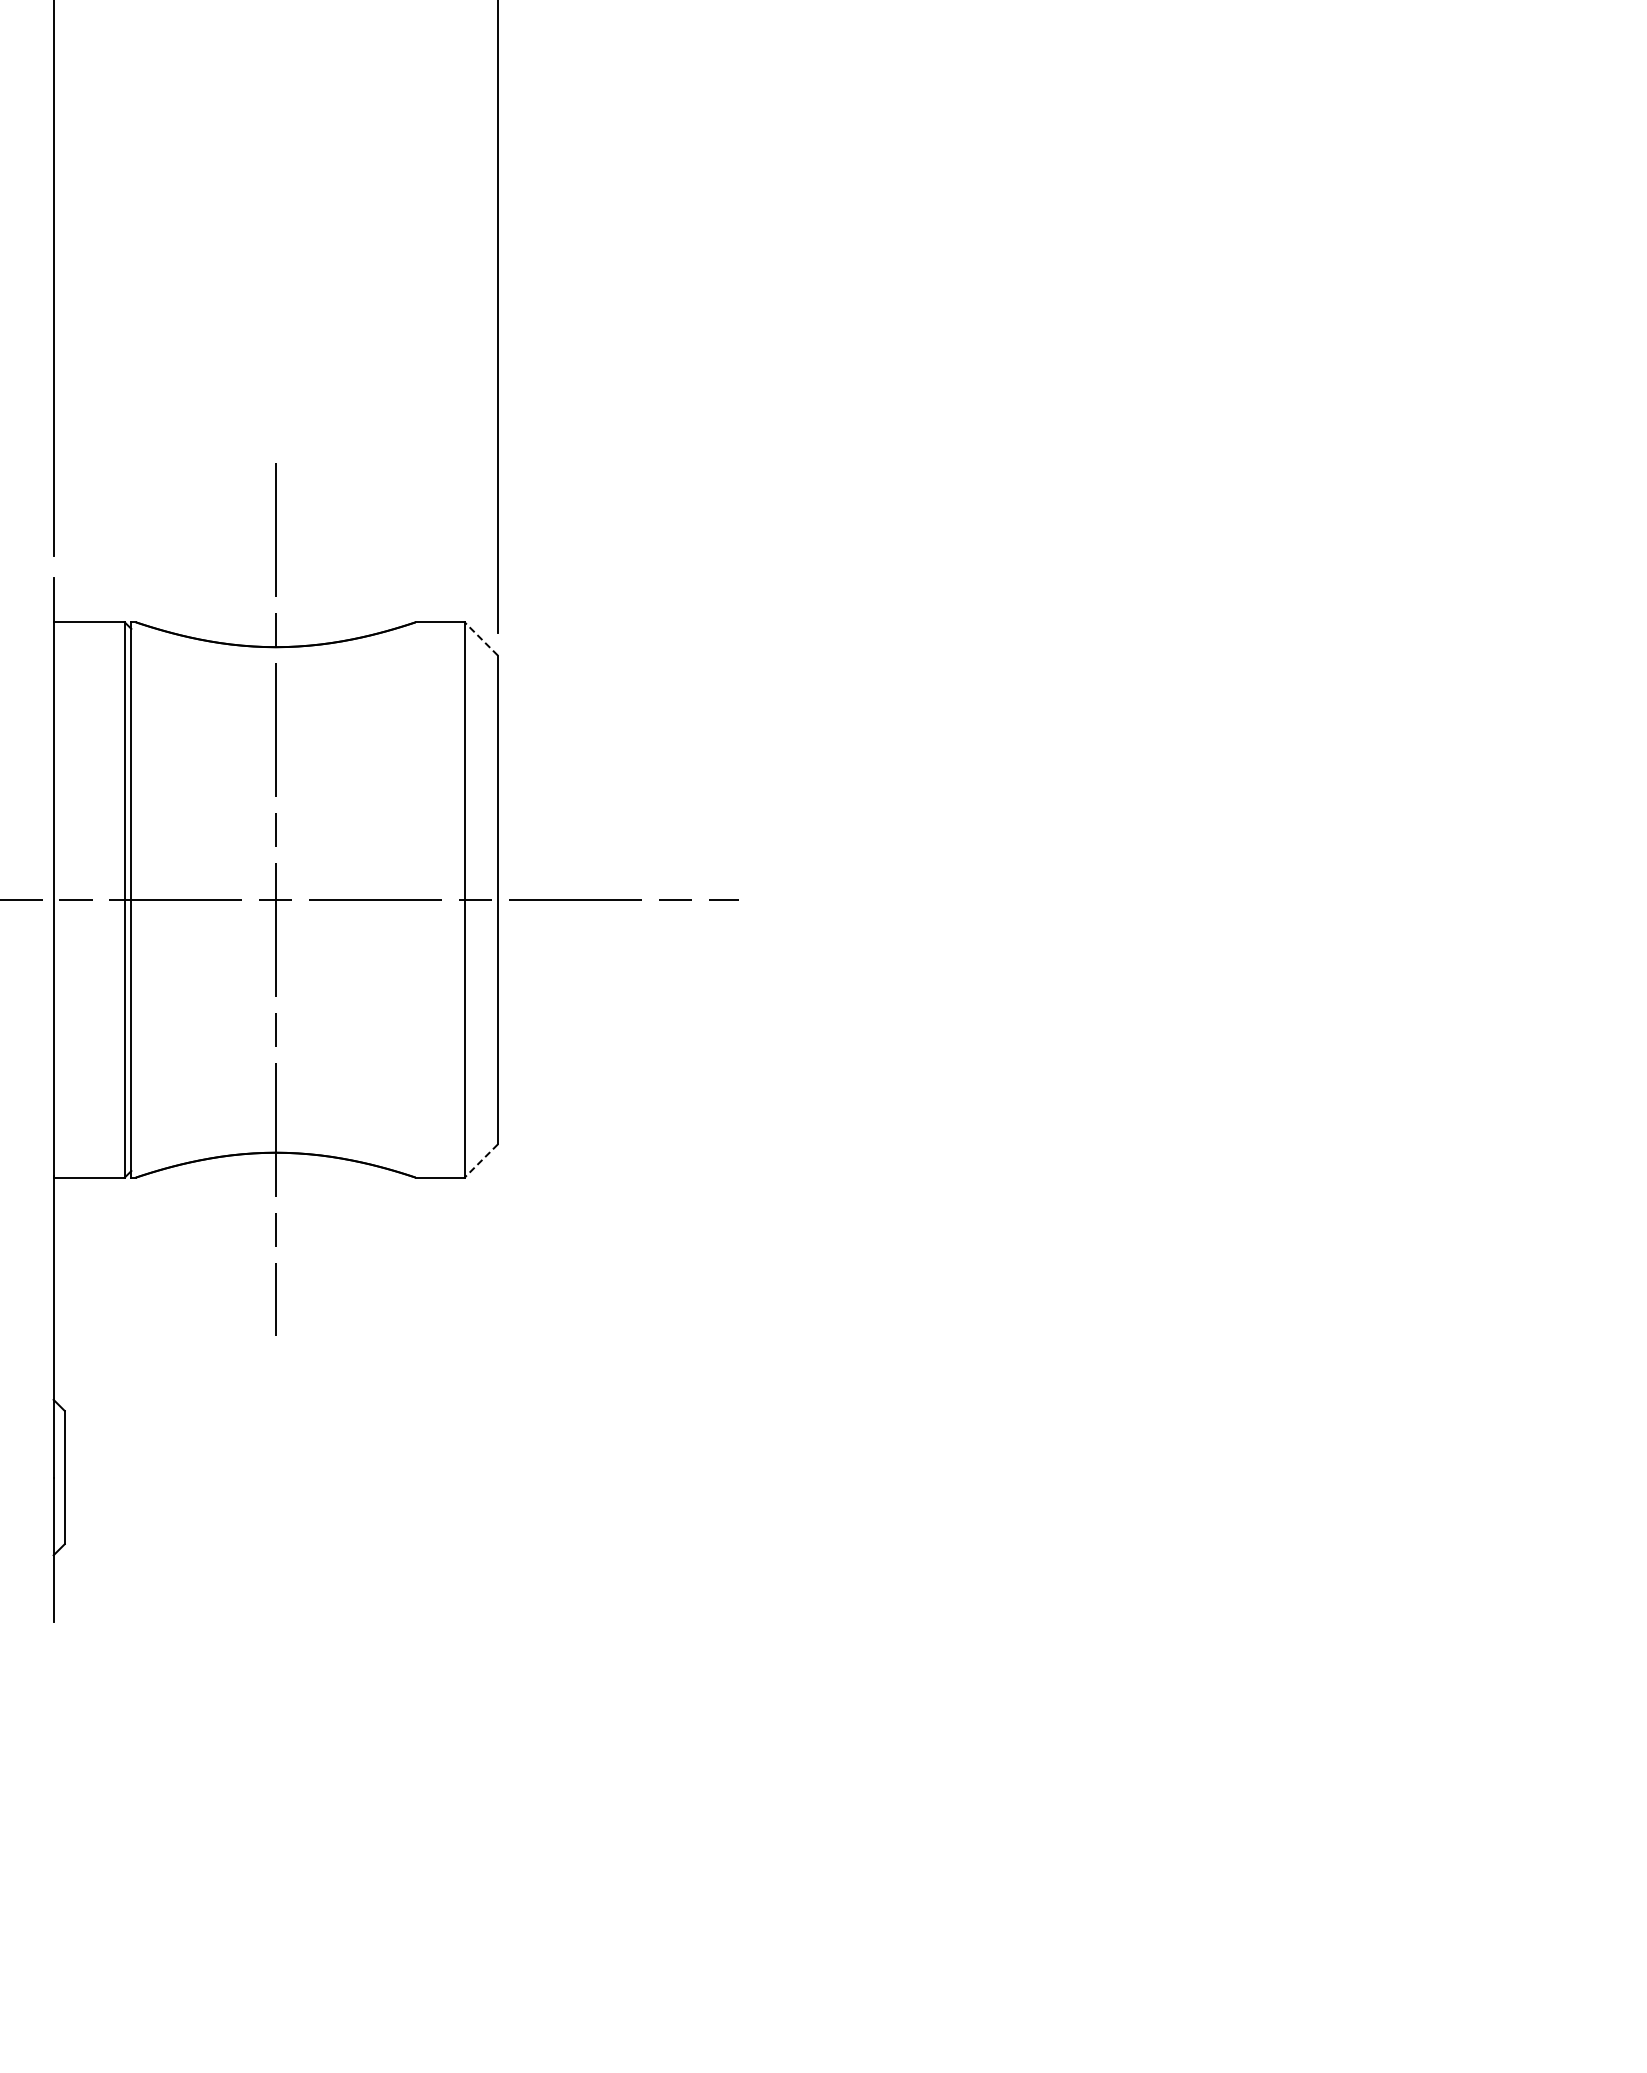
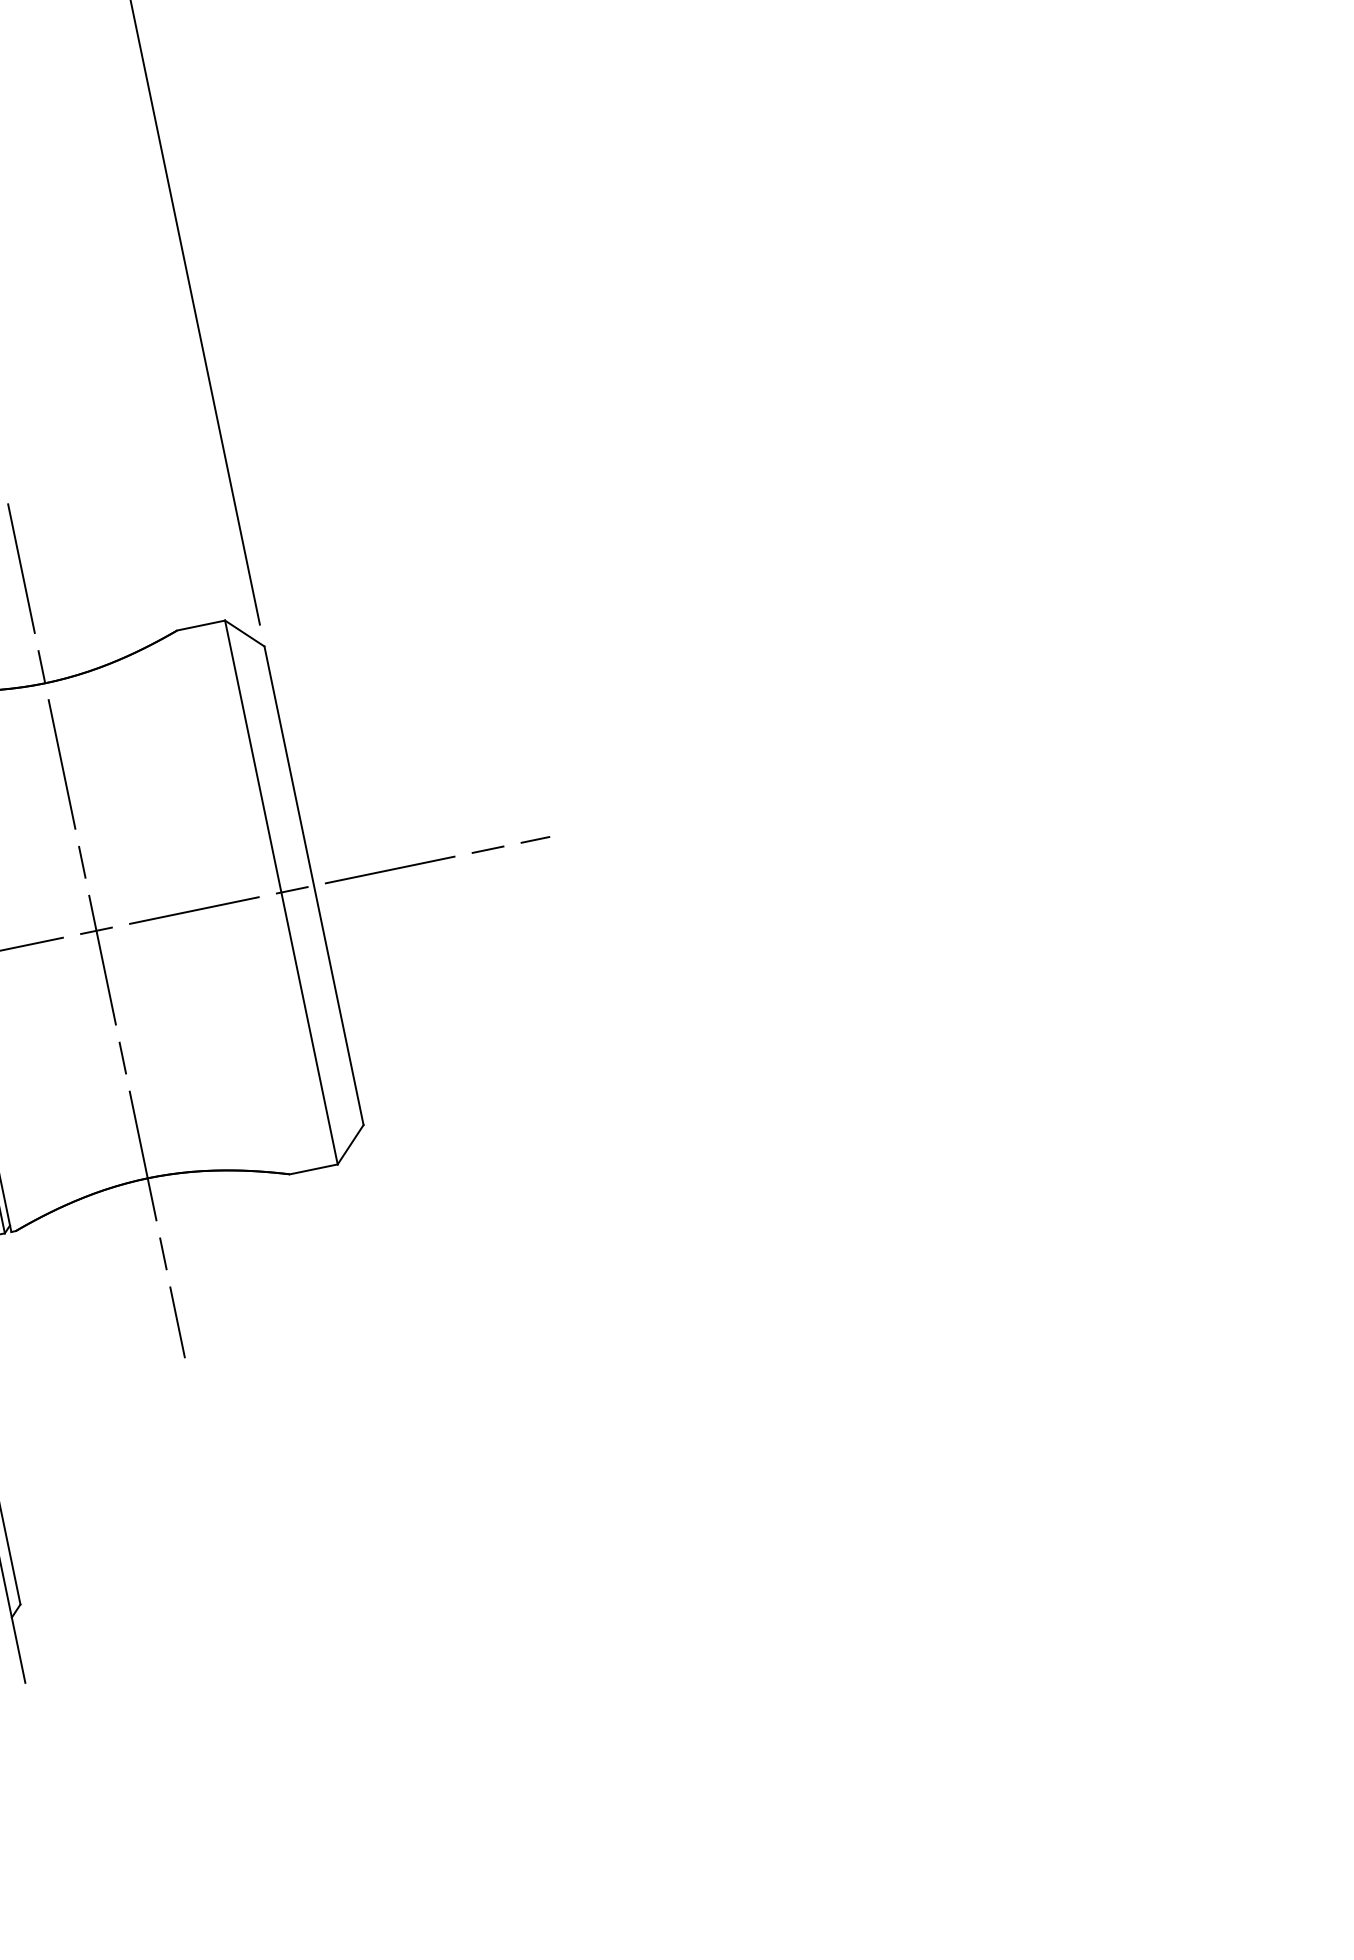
line: (481, 638) -> (244, 633), dashed -> solid
line: (481, 1161) -> (350, 1145), dashed -> solid

